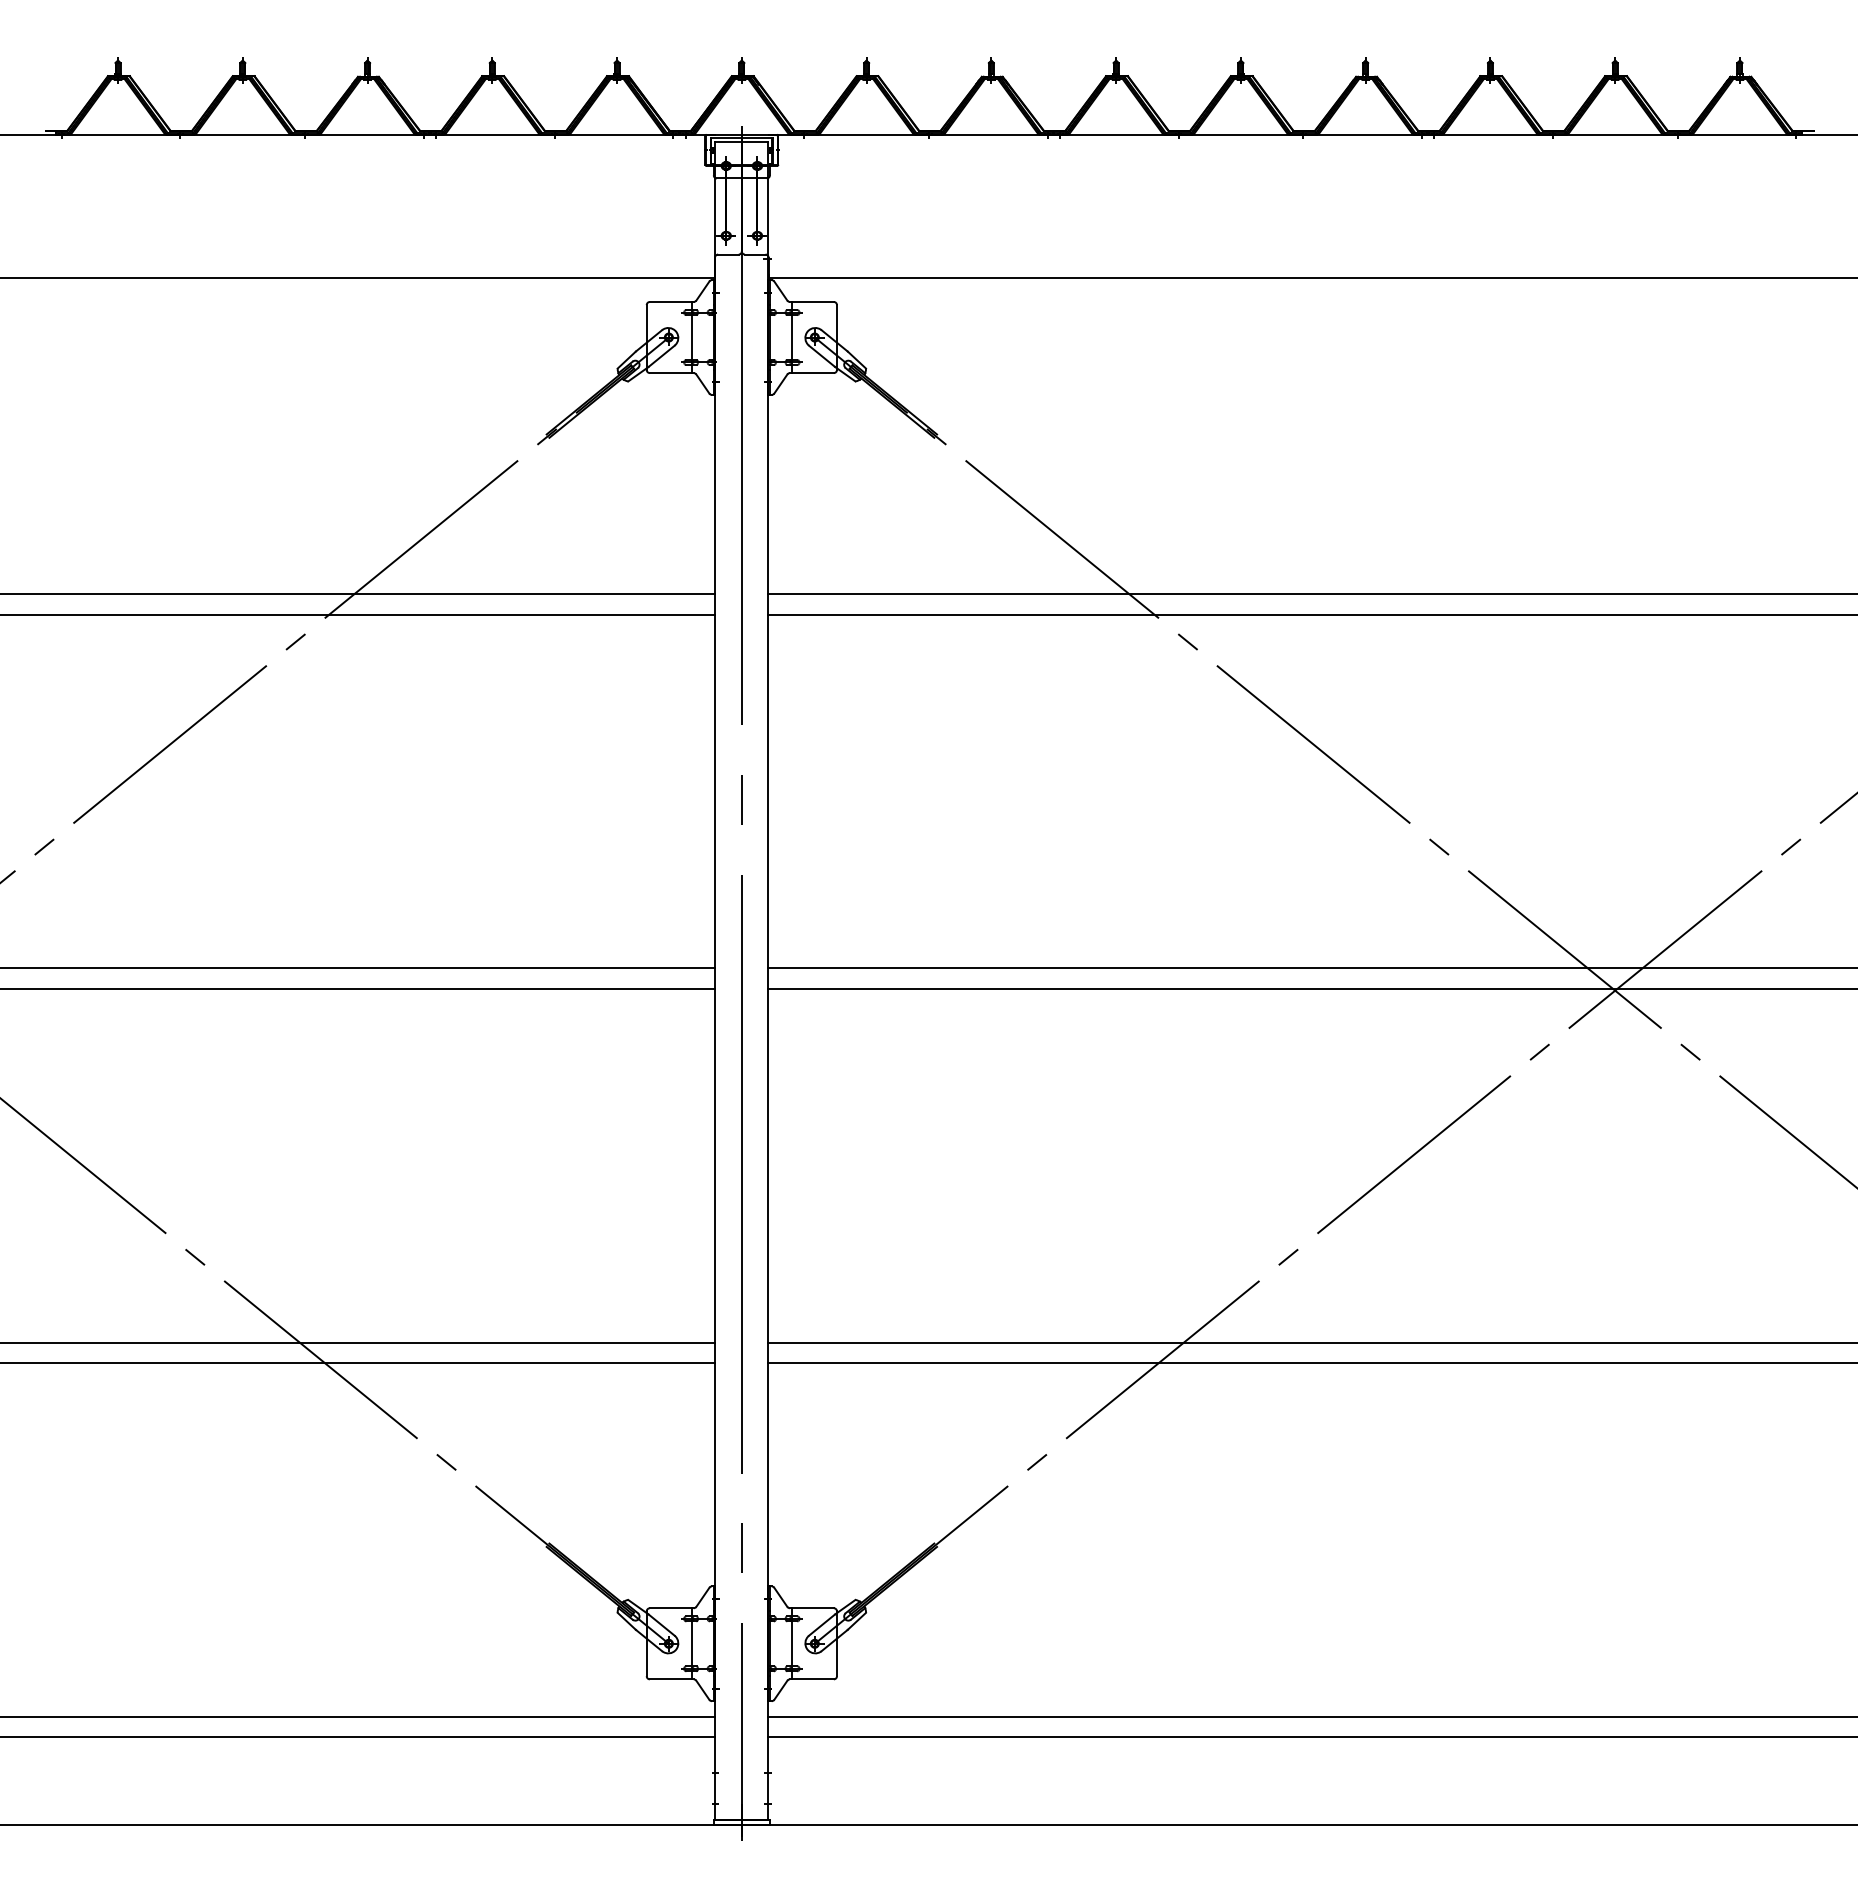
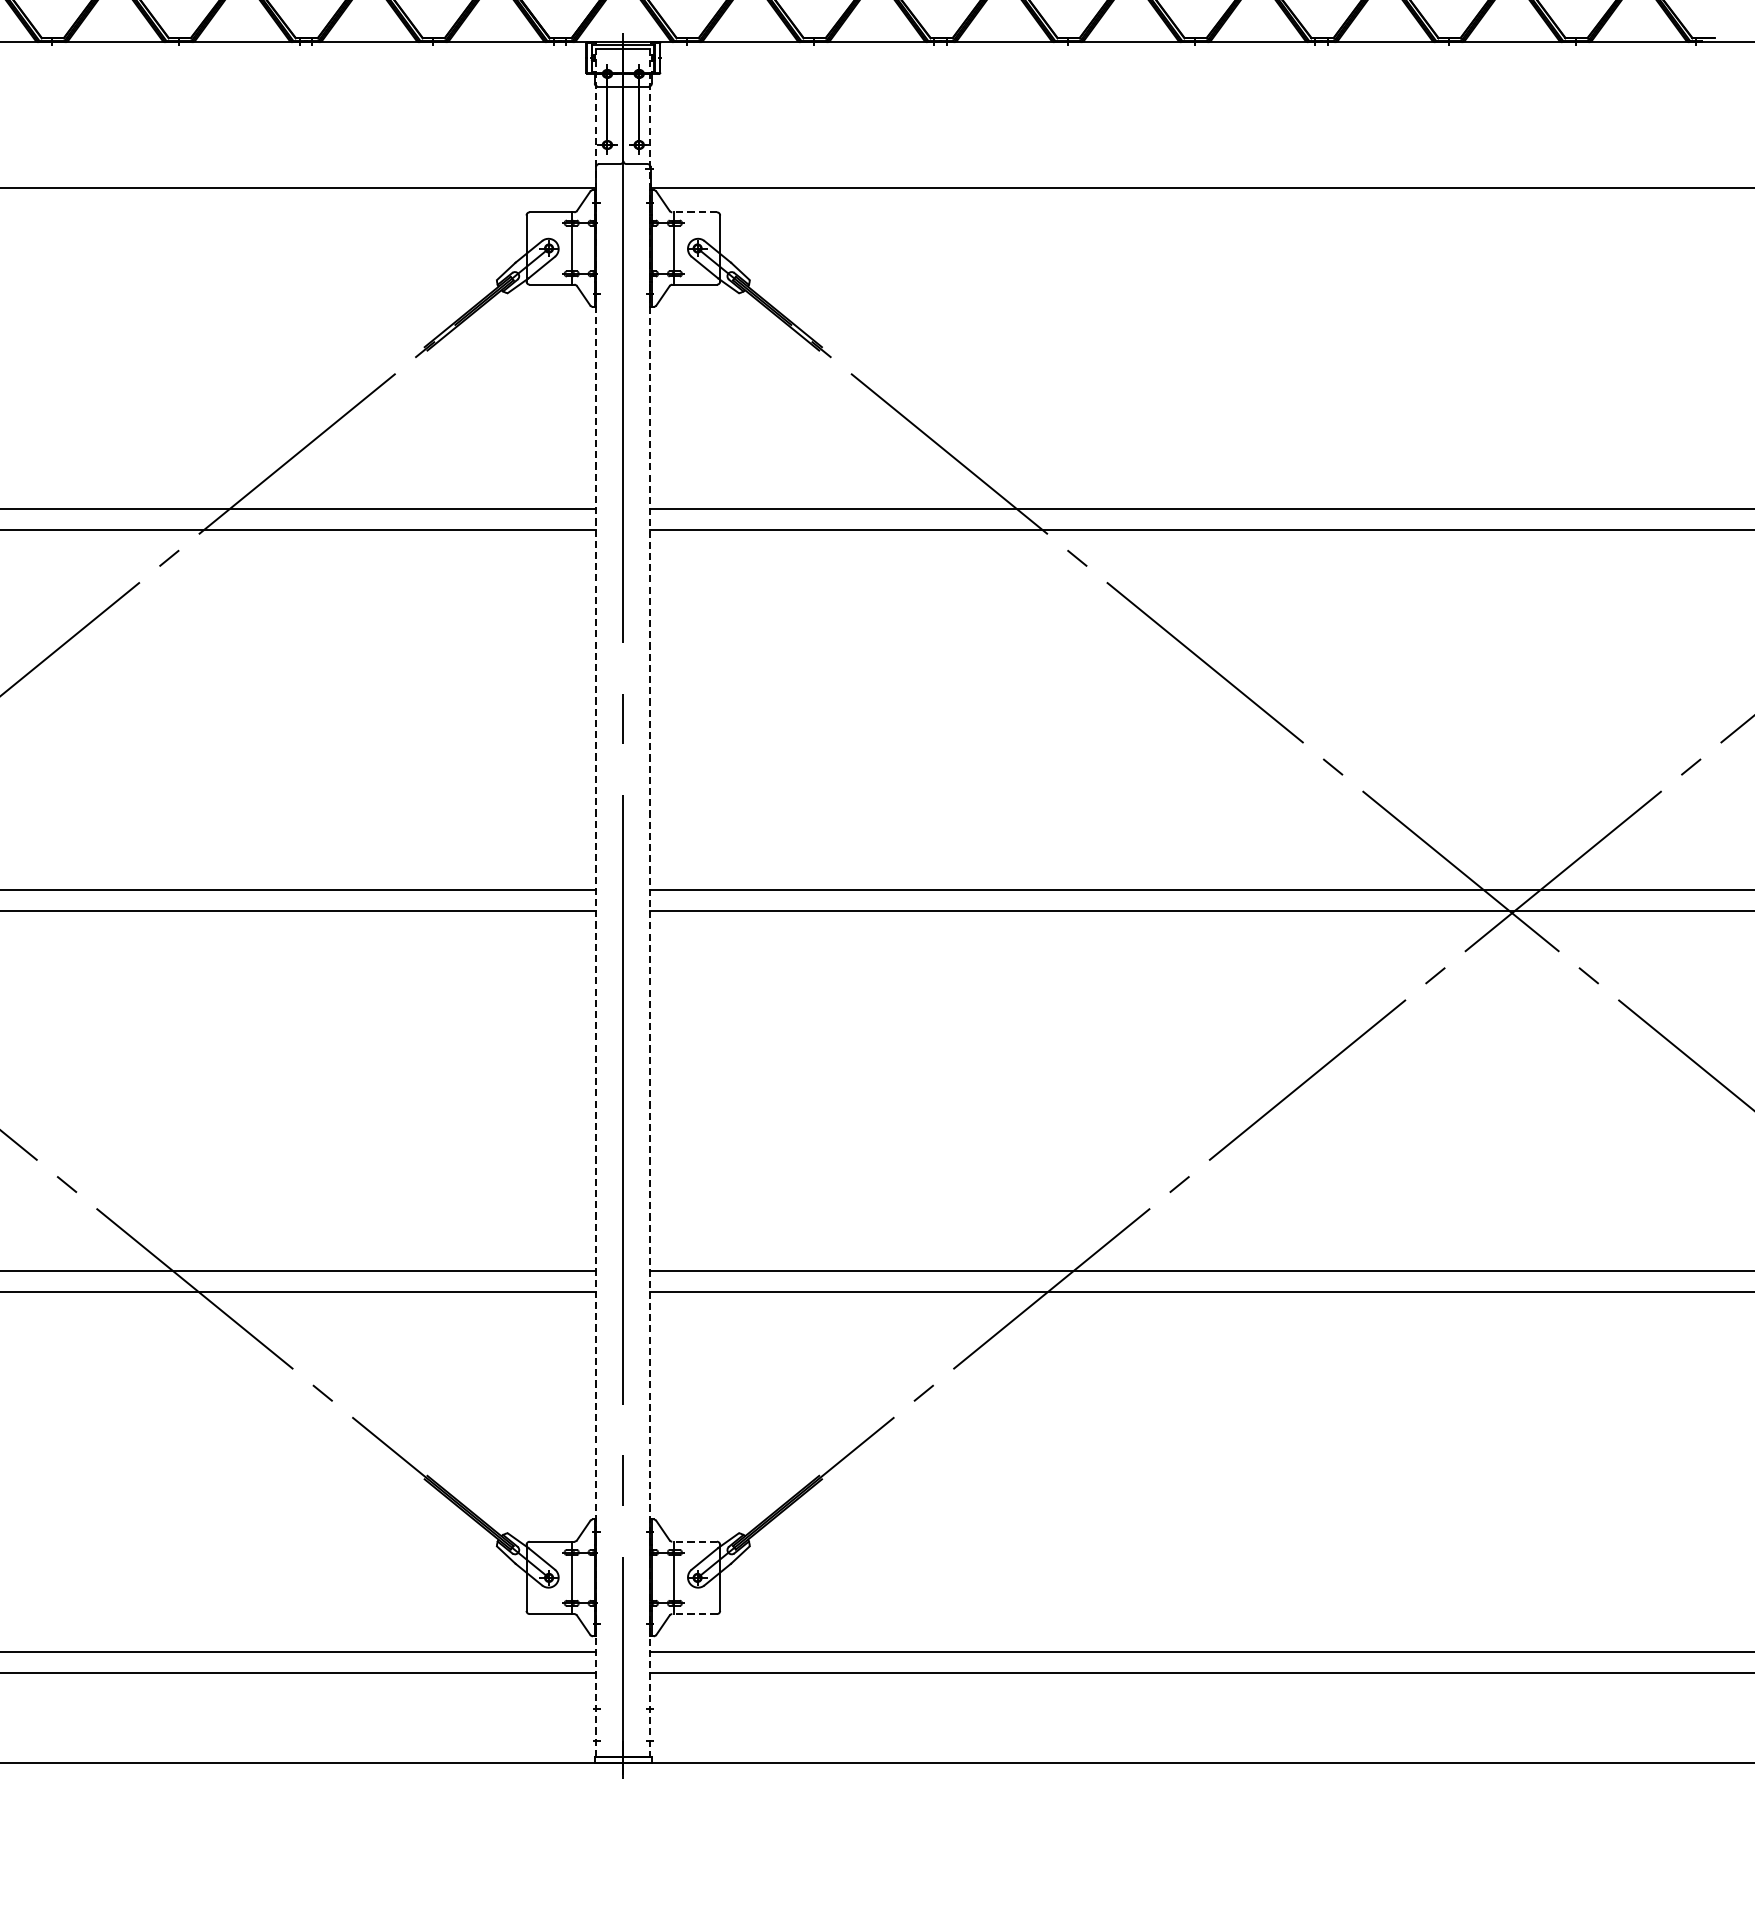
line: (811, 301) -> (694, 211), solid -> dashed
line: (715, 980) -> (596, 902), solid -> dashed
line: (768, 981) -> (650, 903), solid -> dashed
line: (811, 1608) -> (694, 1541), solid -> dashed
line: (811, 1679) -> (694, 1614), solid -> dashed

